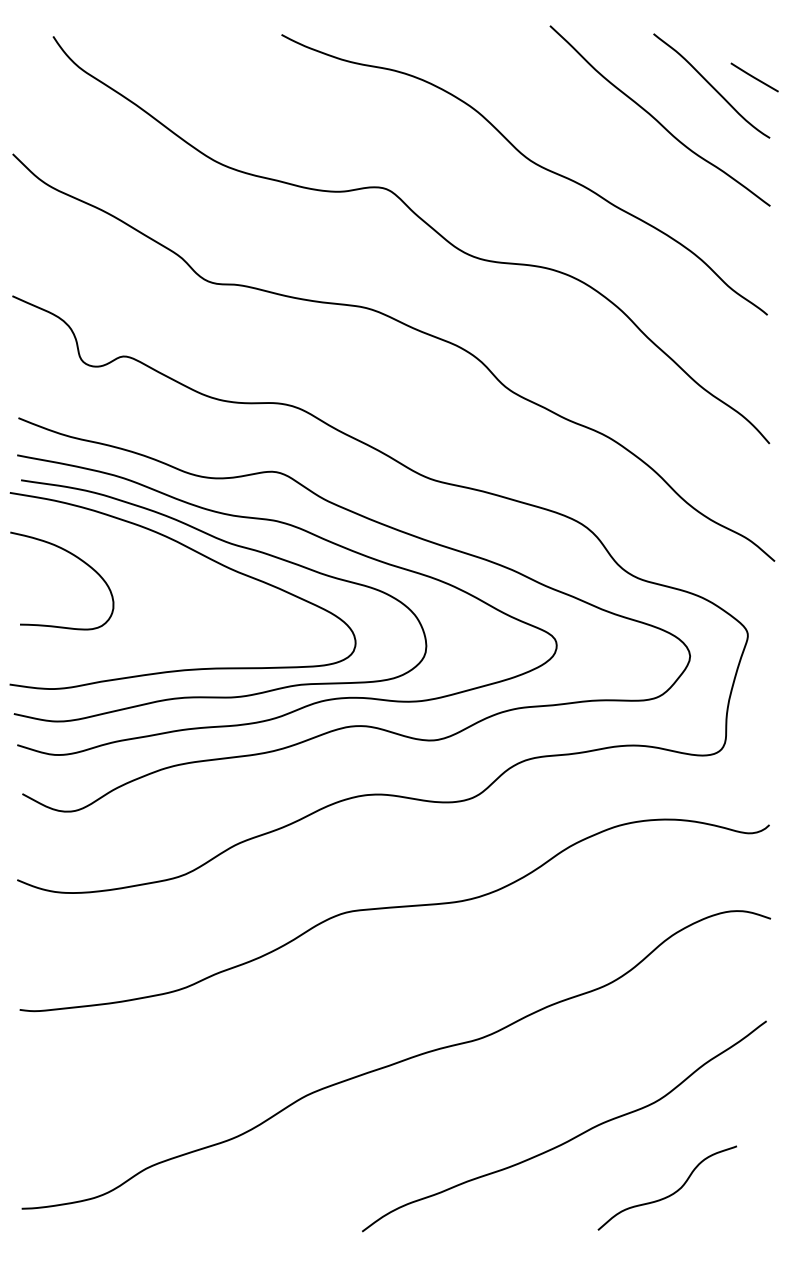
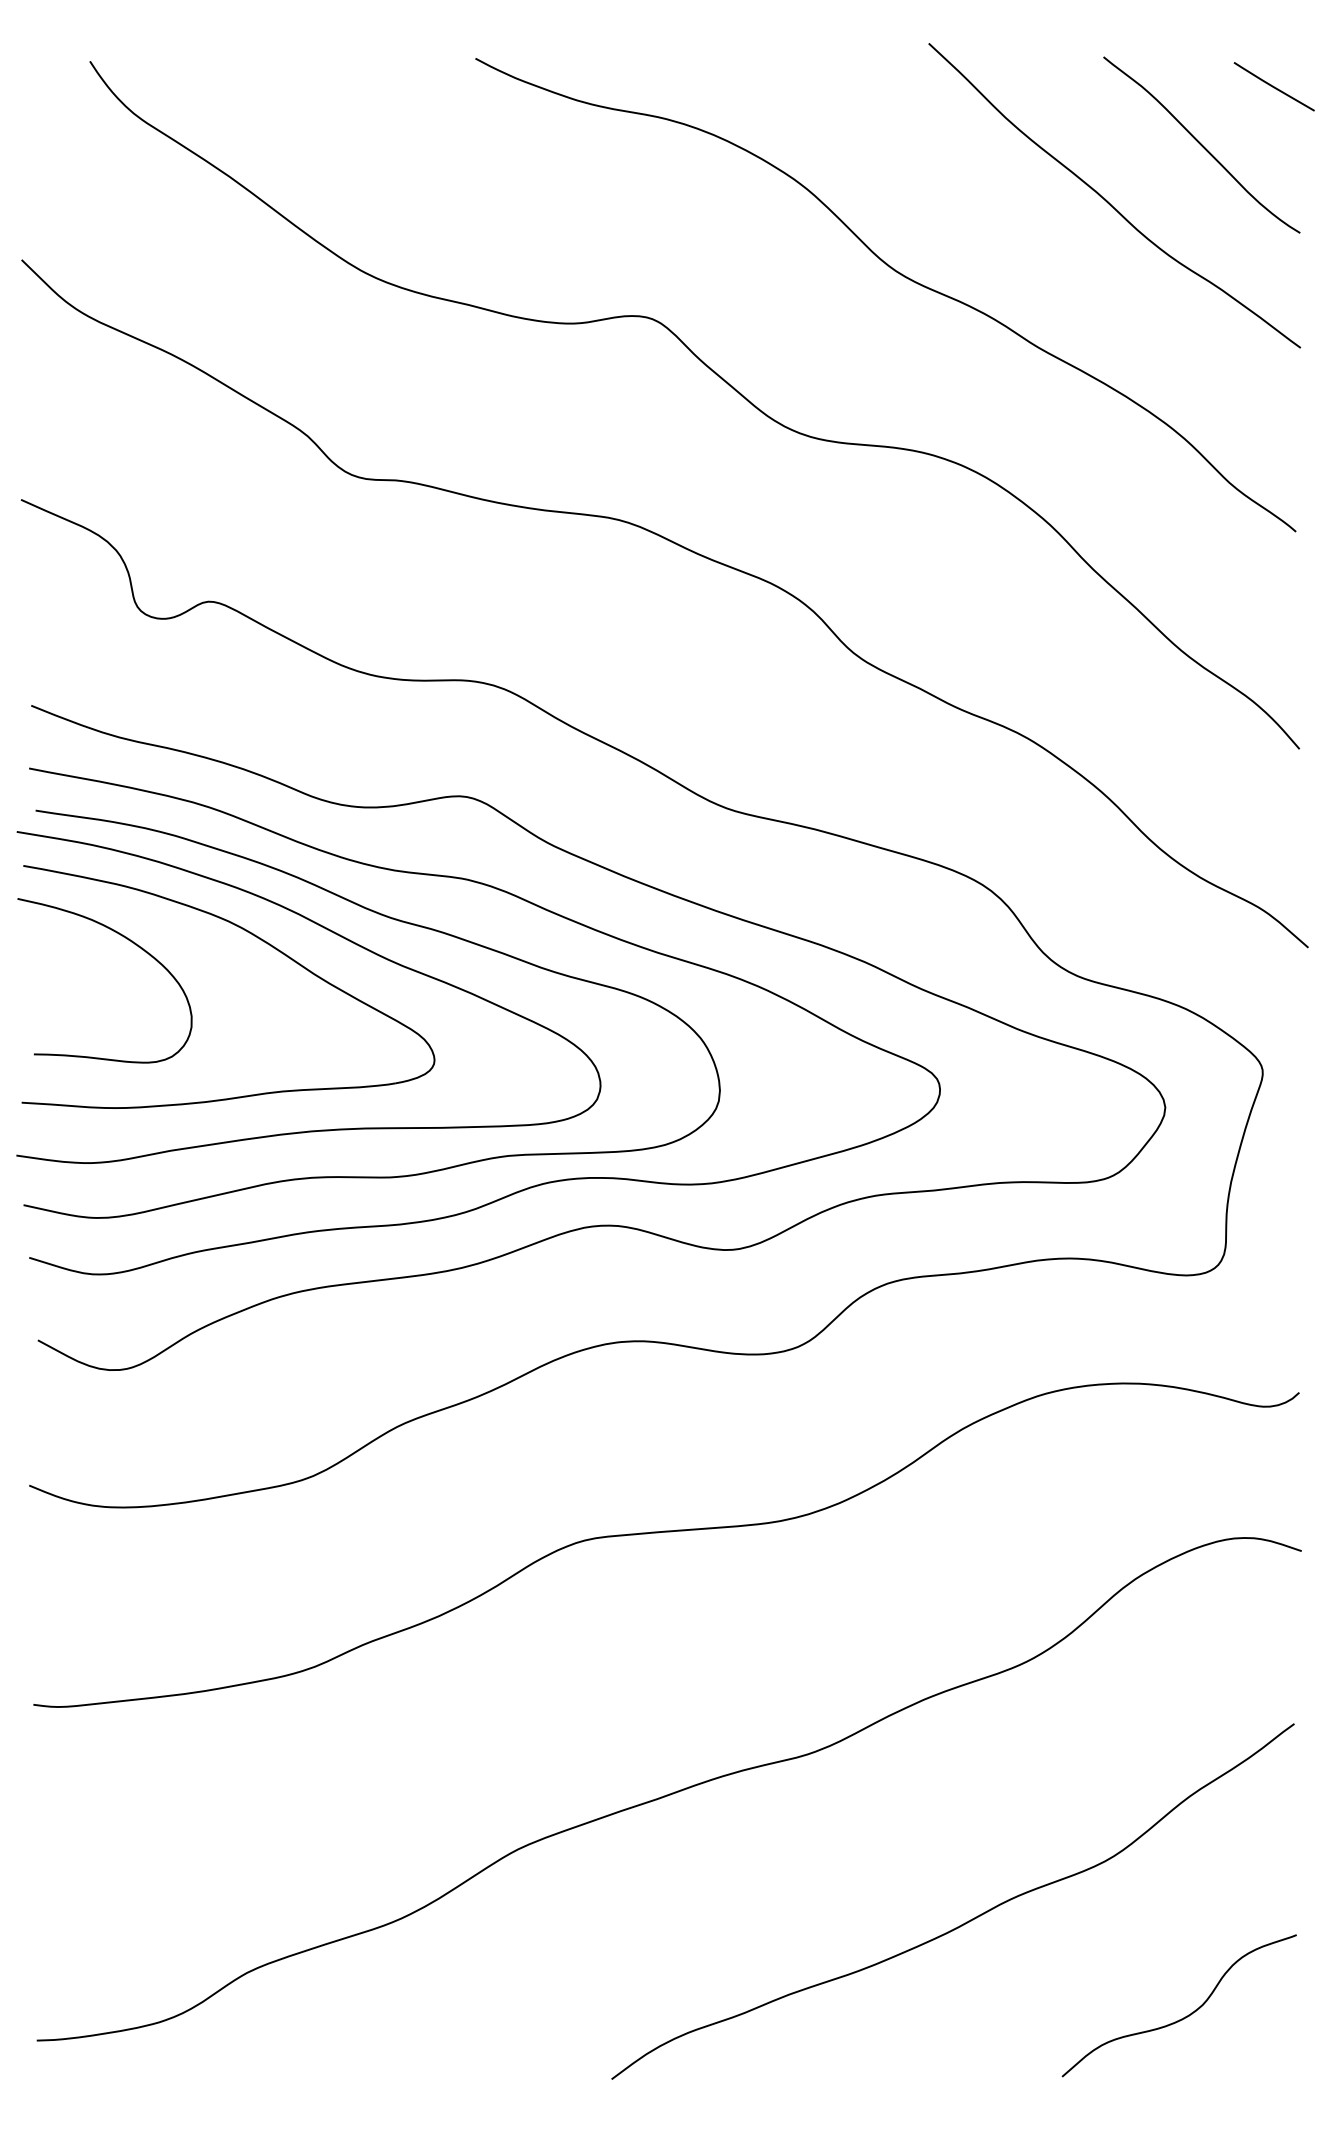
line: (754, 77) -> (1273, 86), moved
part: (150, 555) -> (254, 937), added
curve: (671, 1193) -> (1186, 2014), moved

